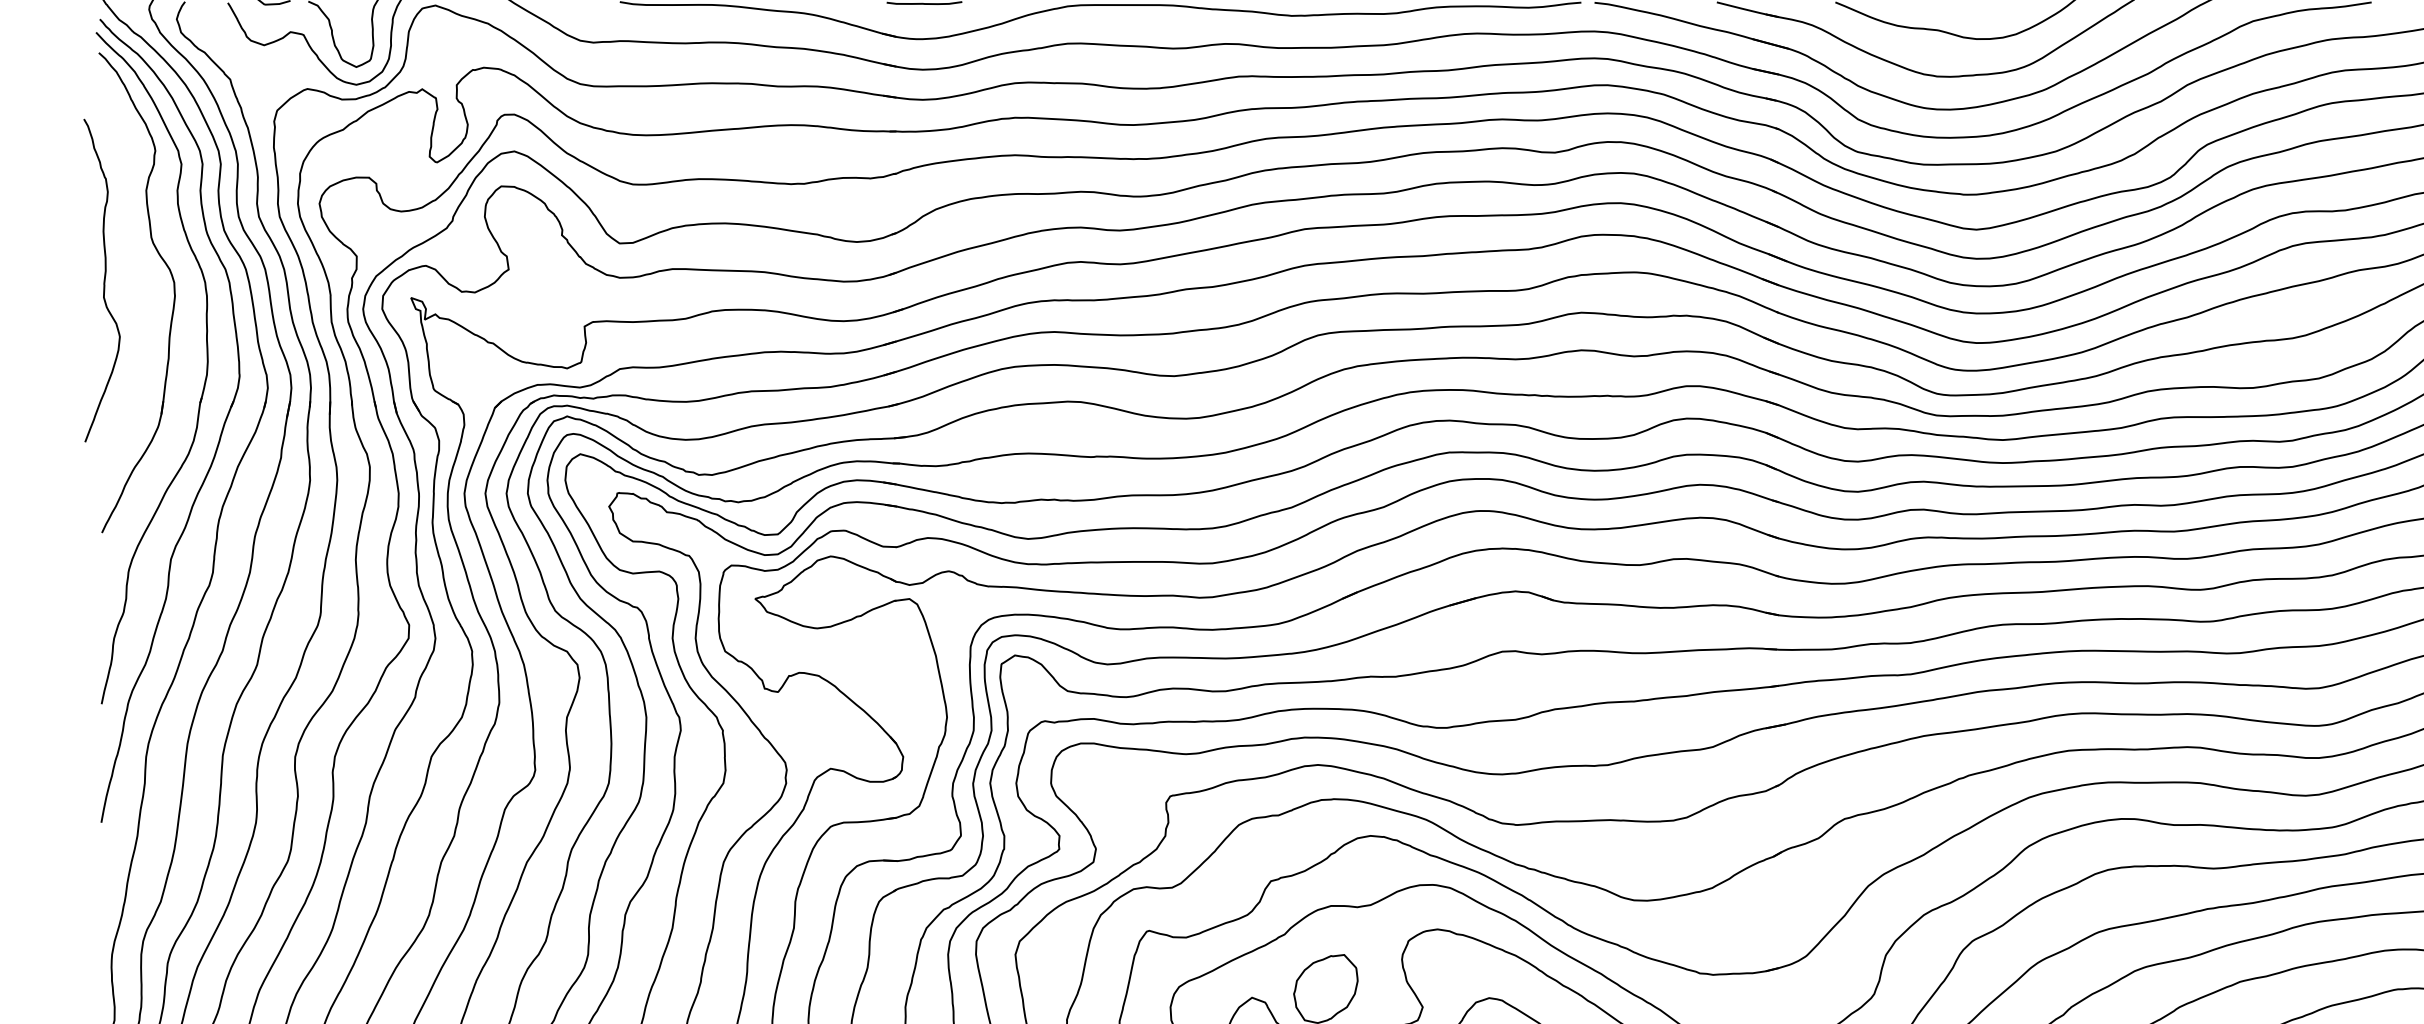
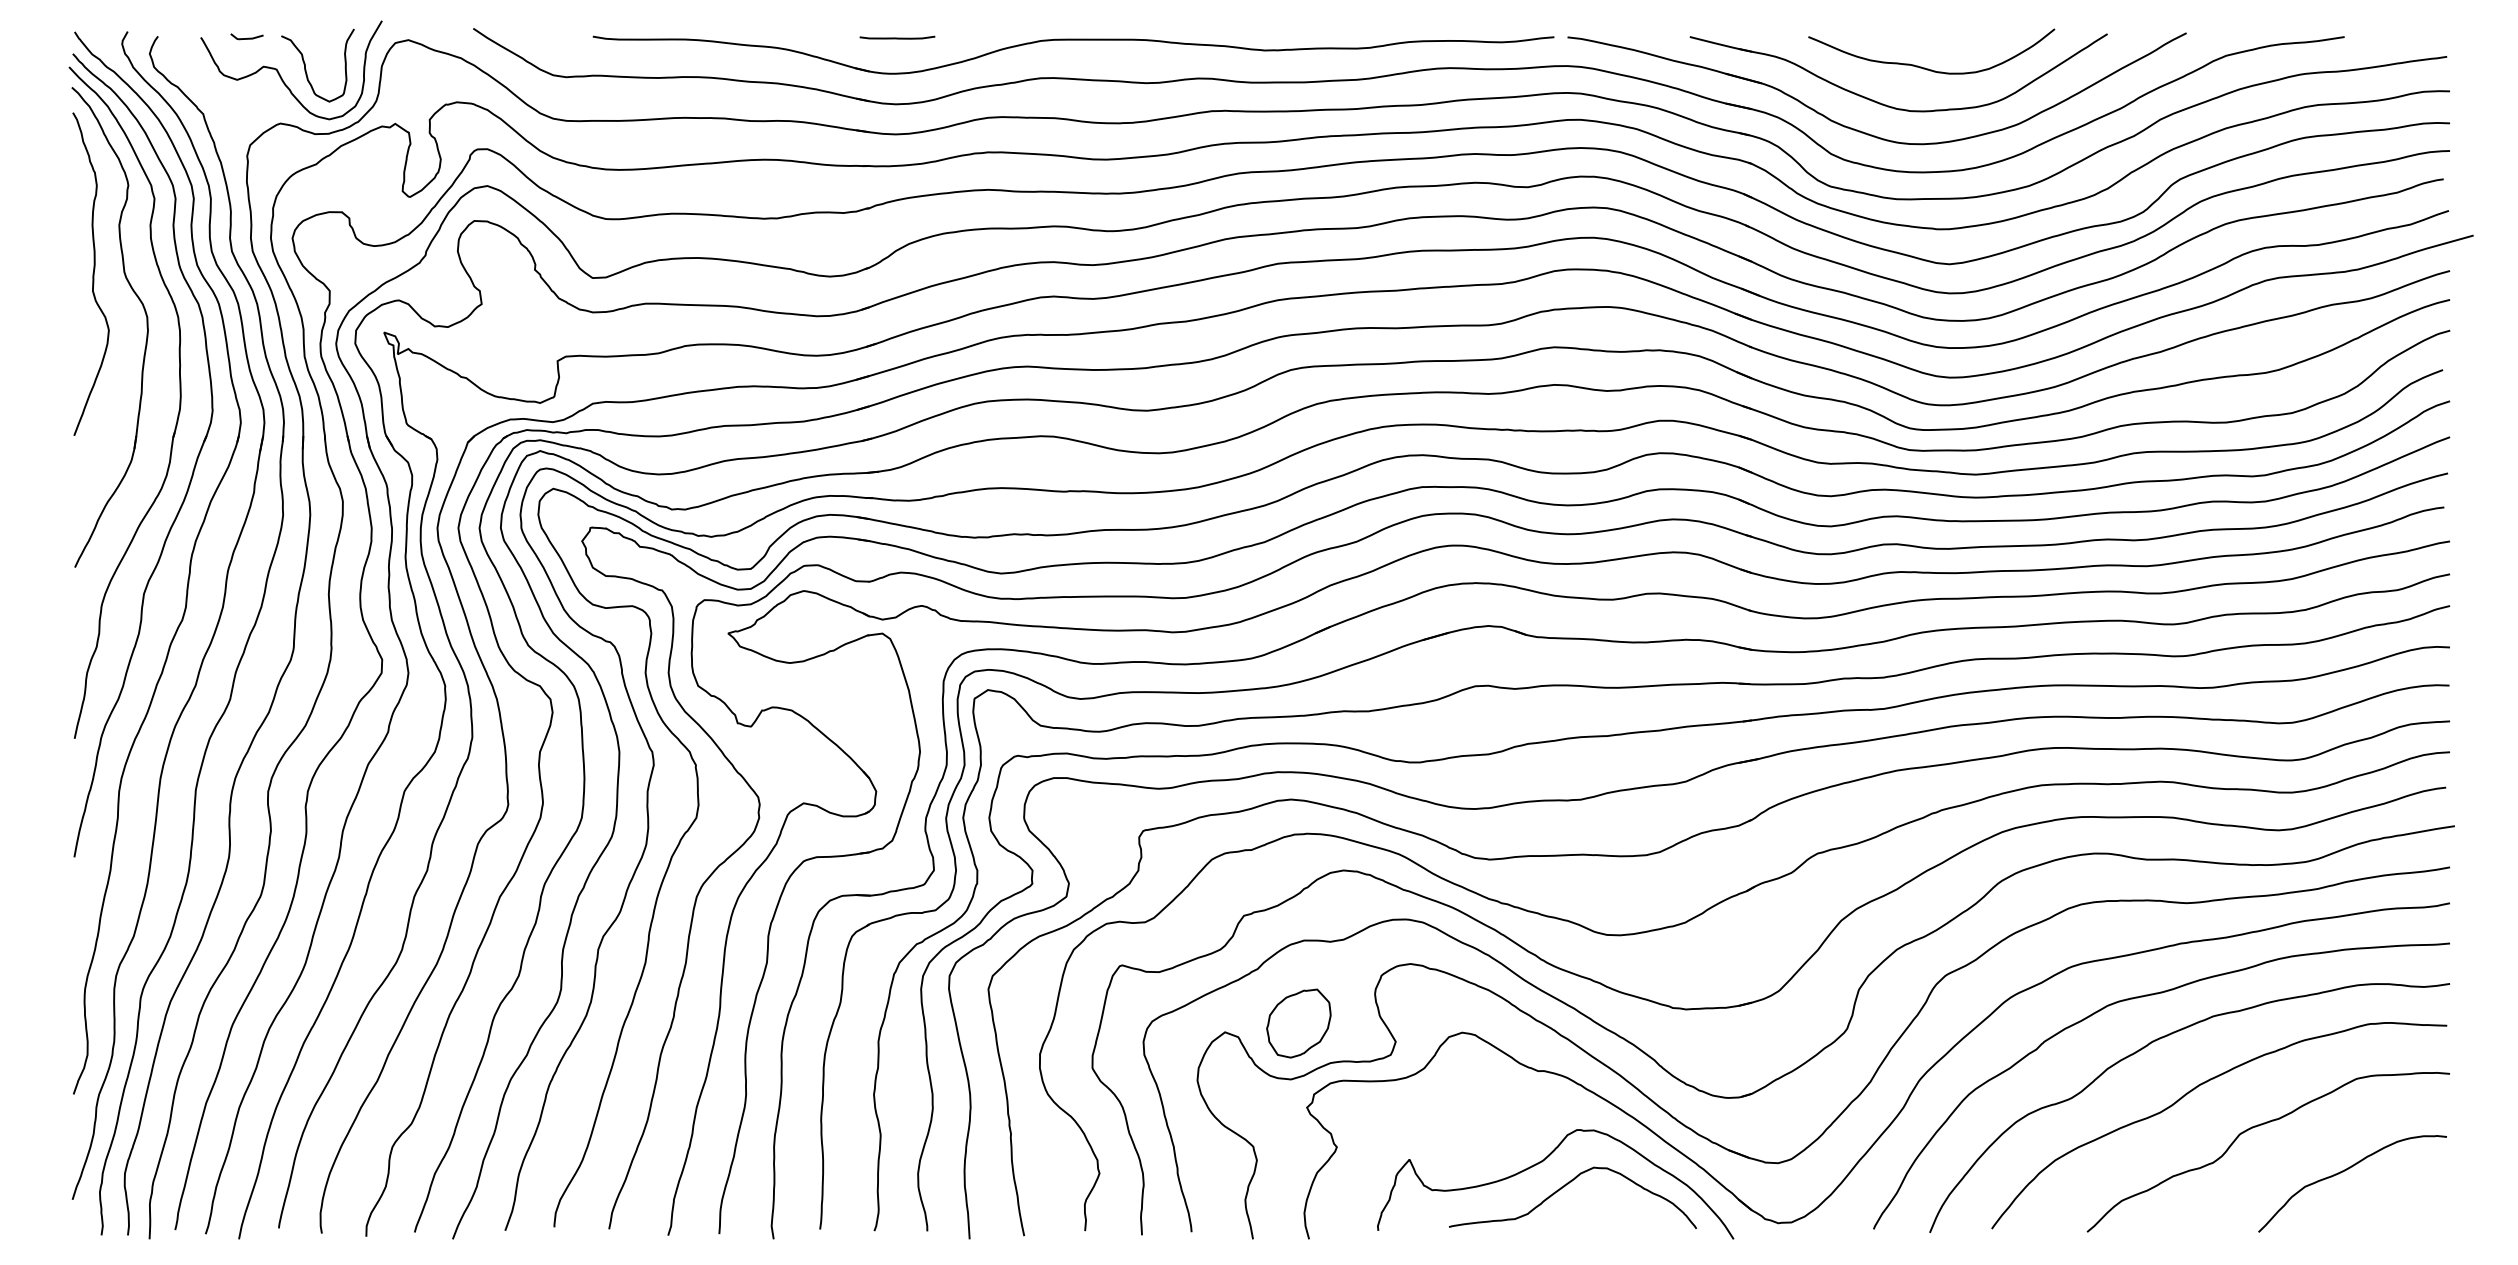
curve: (103, 279) -> (92, 273), moved

